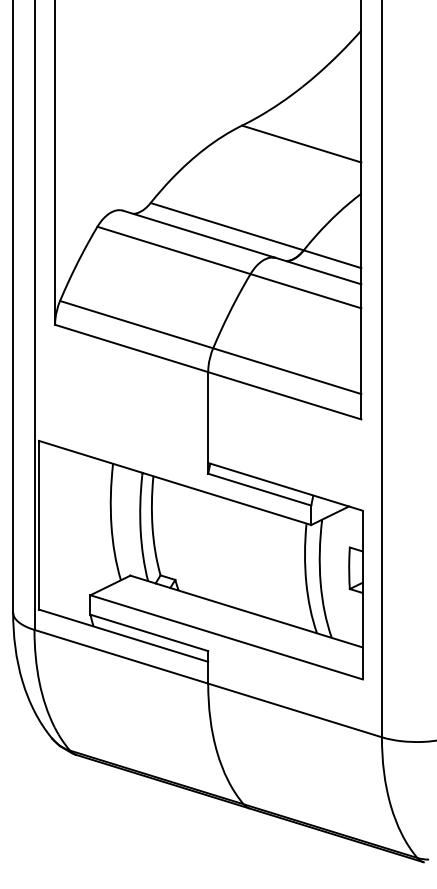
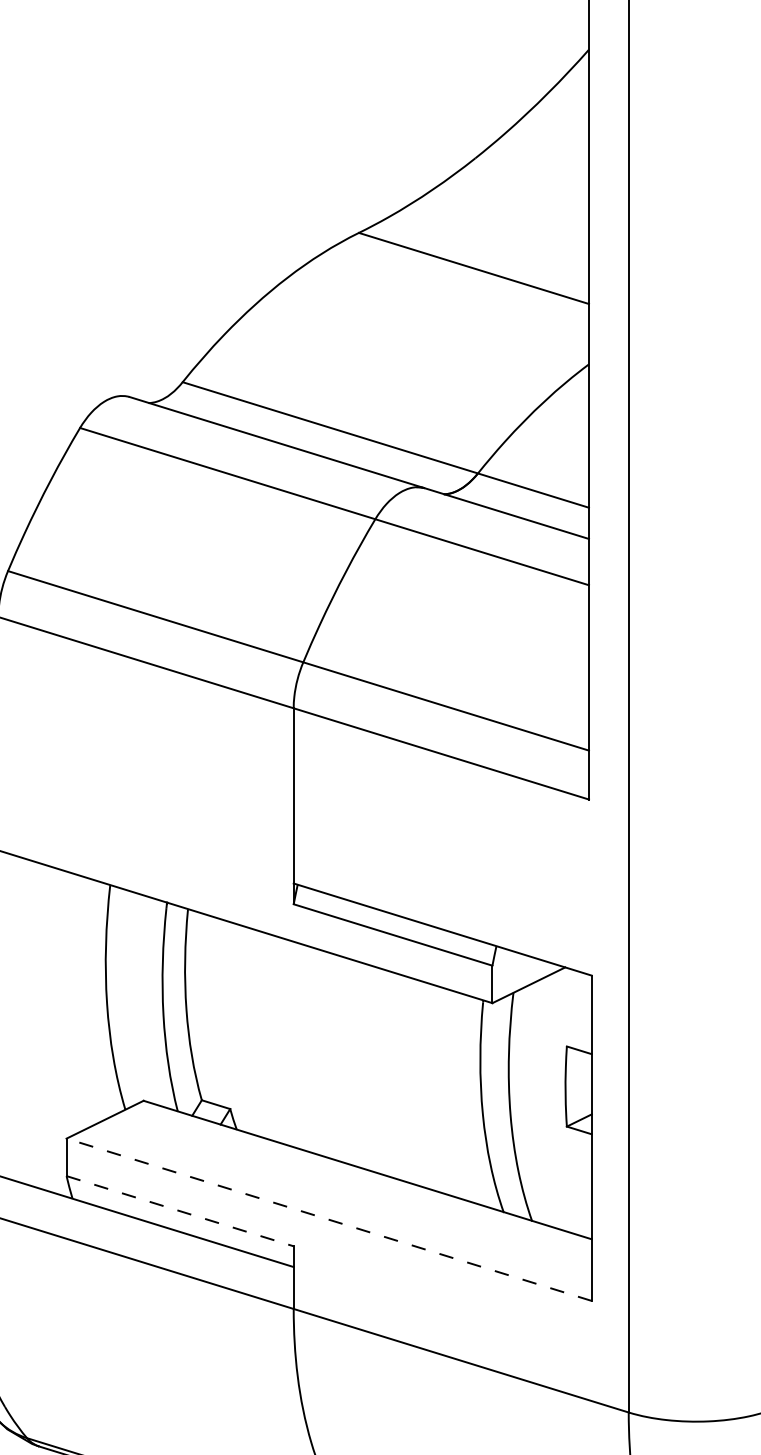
line: (149, 632) -> (180, 1210), solid -> dashed
line: (226, 637) -> (328, 1220), solid -> dashed

